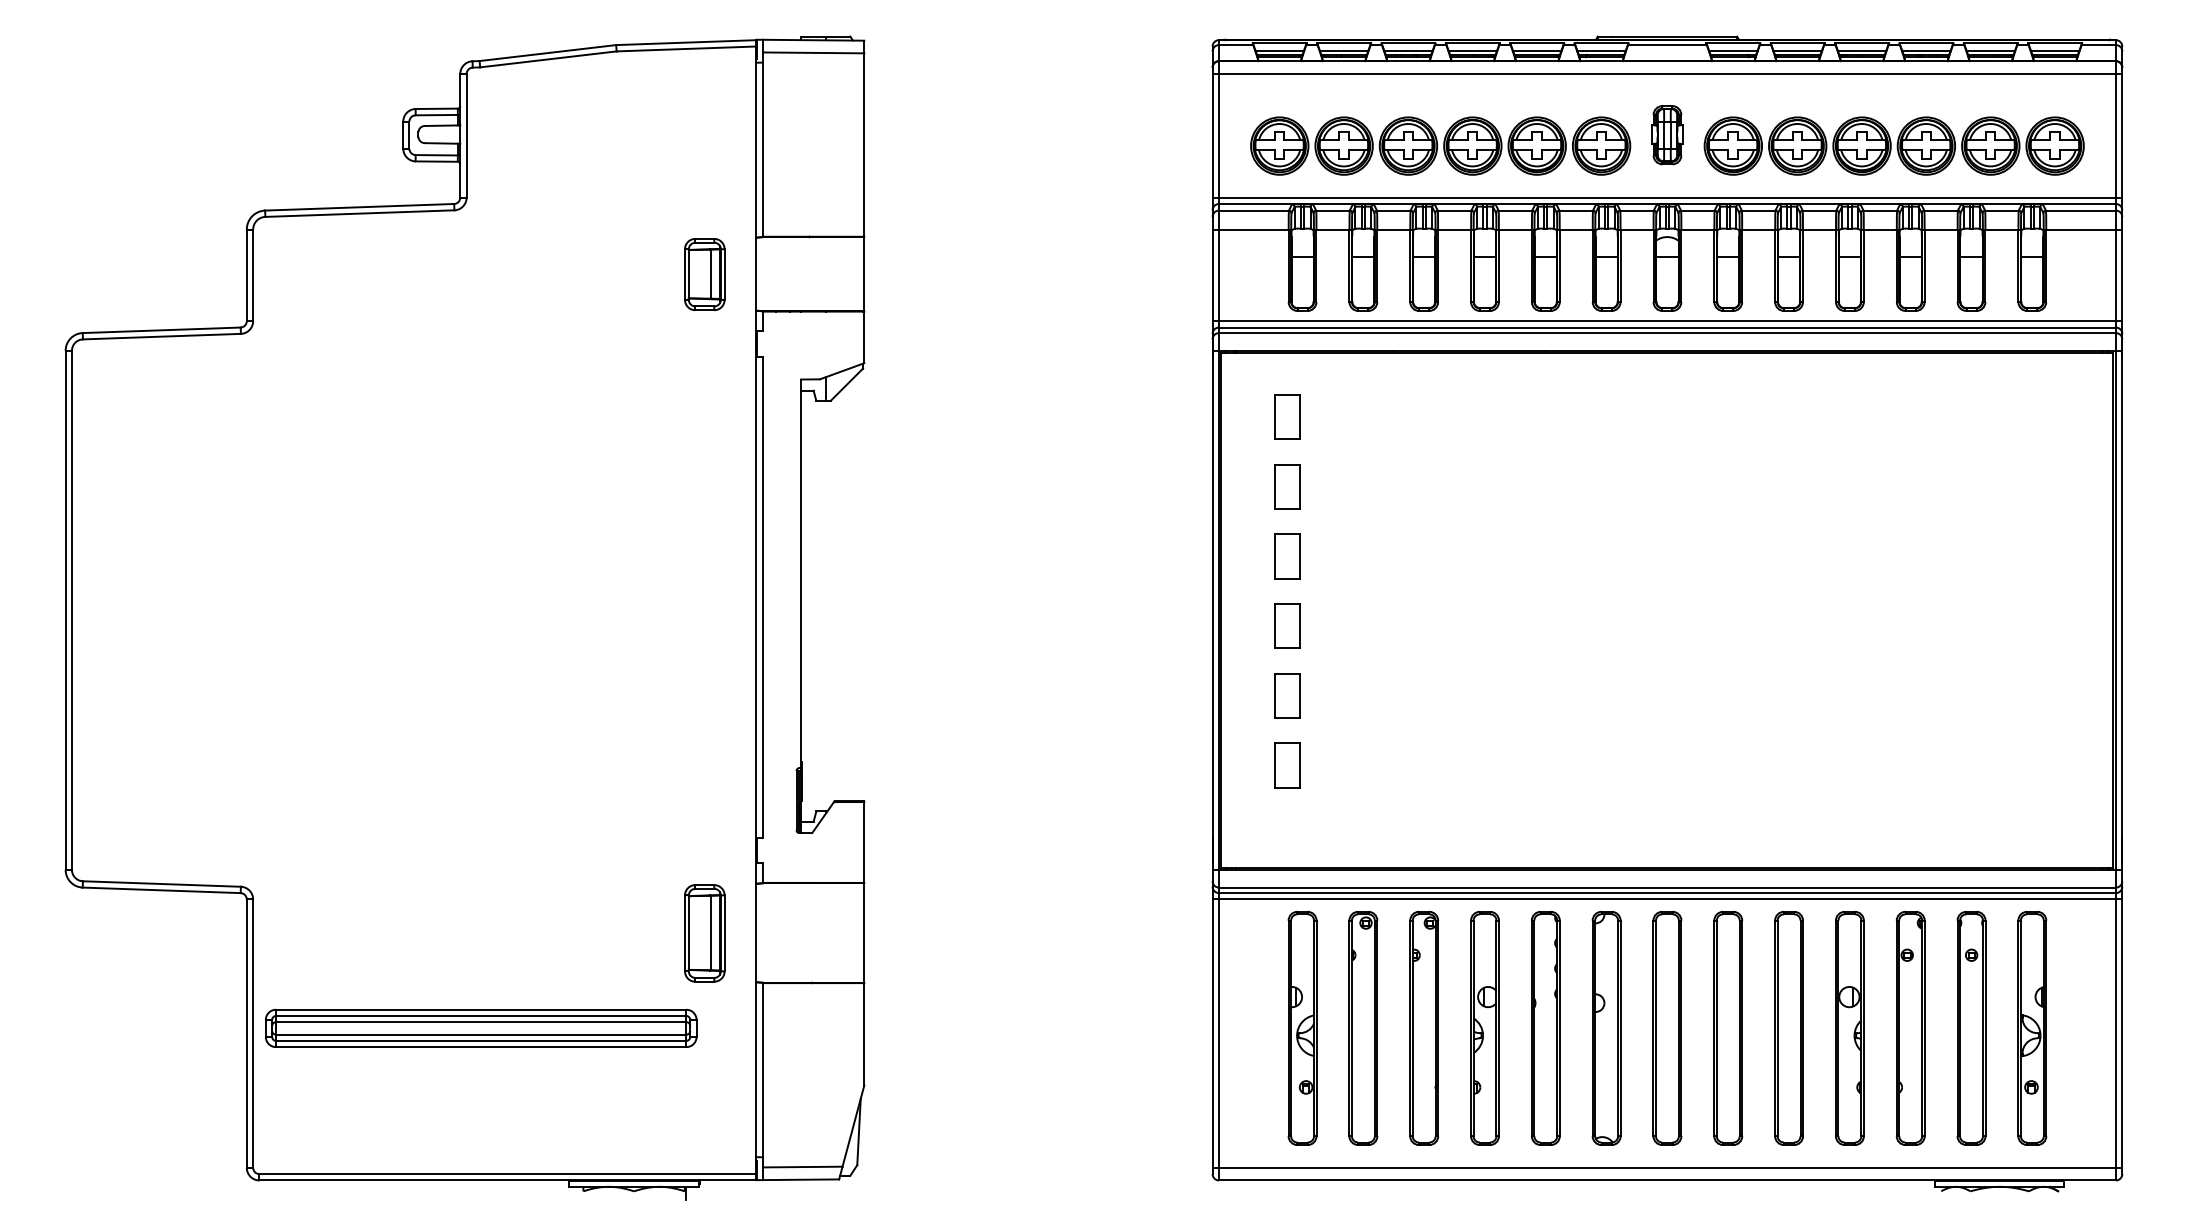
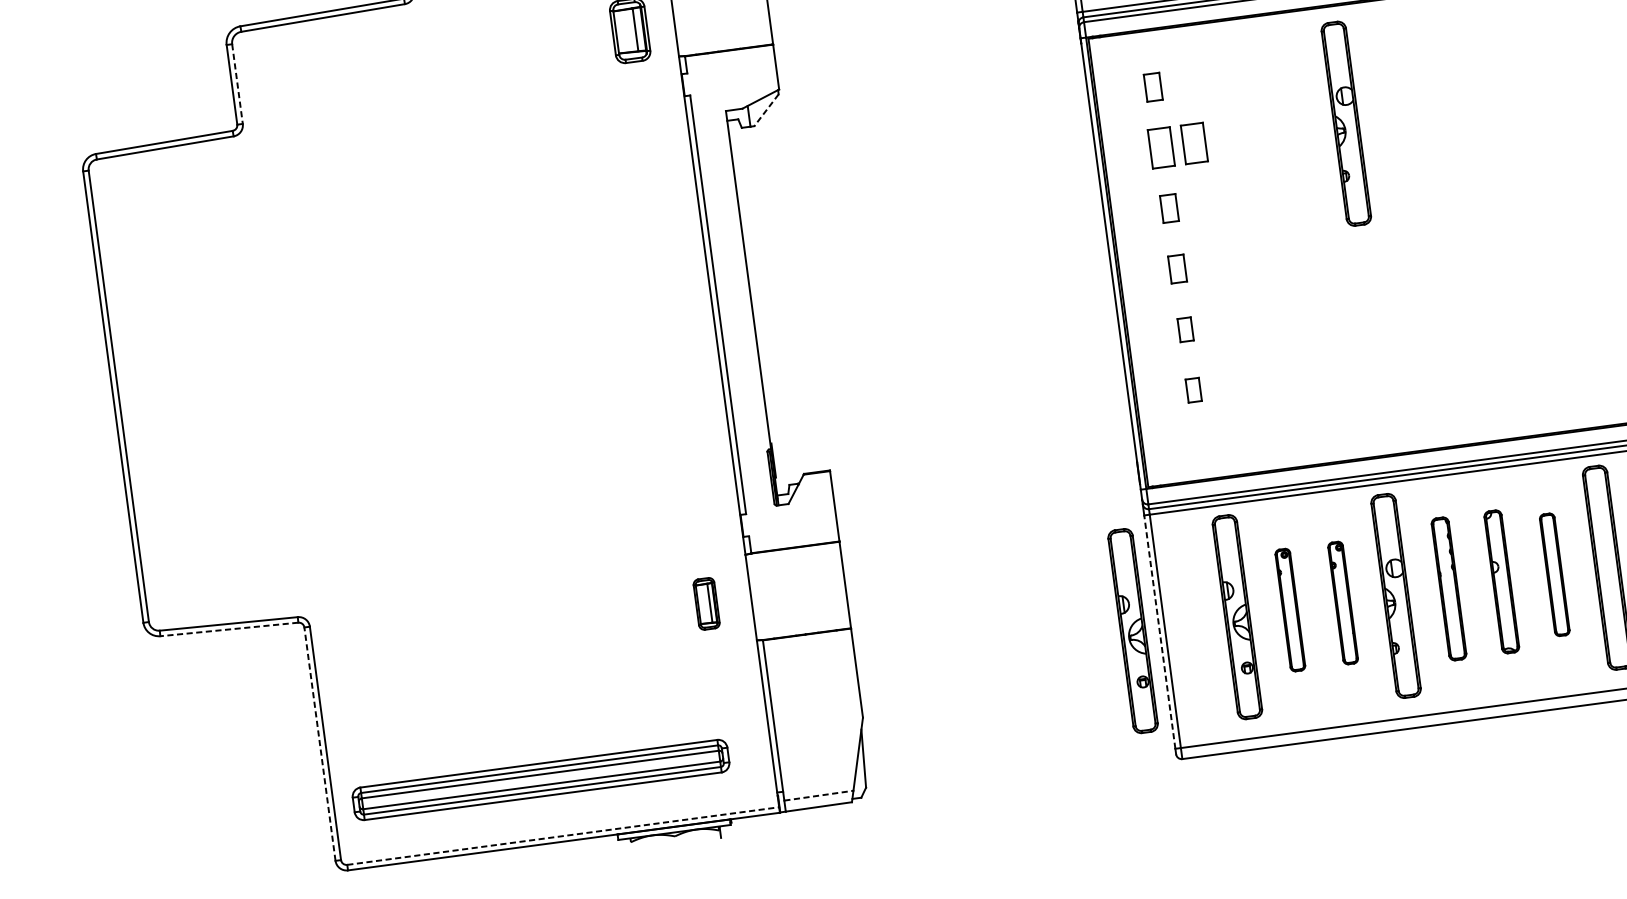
line: (253, 275) -> (237, 84), solid -> dashed
line: (846, 384) -> (766, 110), solid -> dashed
part: (1287, 416) -> (1153, 86), size x0.7
part: (1325, 486) -> (1194, 143), added
part: (1499, 487) -> (1345, 123), added
part: (1287, 556) -> (1169, 208), size x0.7
part: (1287, 625) -> (1177, 268), size x0.7
part: (1287, 695) -> (1185, 329), size x0.6
part: (1287, 765) -> (1193, 390), size x0.6
line: (161, 890) -> (229, 629), solid -> dashed
part: (704, 933) -> (706, 604), size x0.6
part: (481, 1027) -> (541, 779), moved
part: (1182, 1028) -> (1133, 631), added
part: (1363, 1028) -> (1290, 610), size x0.6
part: (1423, 1028) -> (1342, 603), size x0.6
part: (1545, 1028) -> (1448, 589), size x0.7
part: (1606, 1028) -> (1501, 581), size x0.7
part: (1667, 1028) -> (1554, 574), size x0.6
line: (246, 1033) -> (319, 744), solid -> dashed
line: (1212, 1033) -> (1159, 632), solid -> dashed
line: (802, 1167) -> (818, 796), solid -> dashed
line: (508, 1174) -> (563, 836), solid -> dashed

